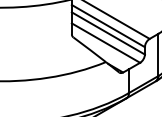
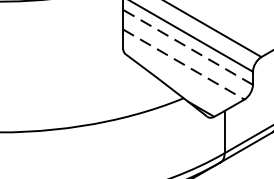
line: (107, 33) -> (186, 47), solid -> dashed
line: (106, 43) -> (184, 65), solid -> dashed

